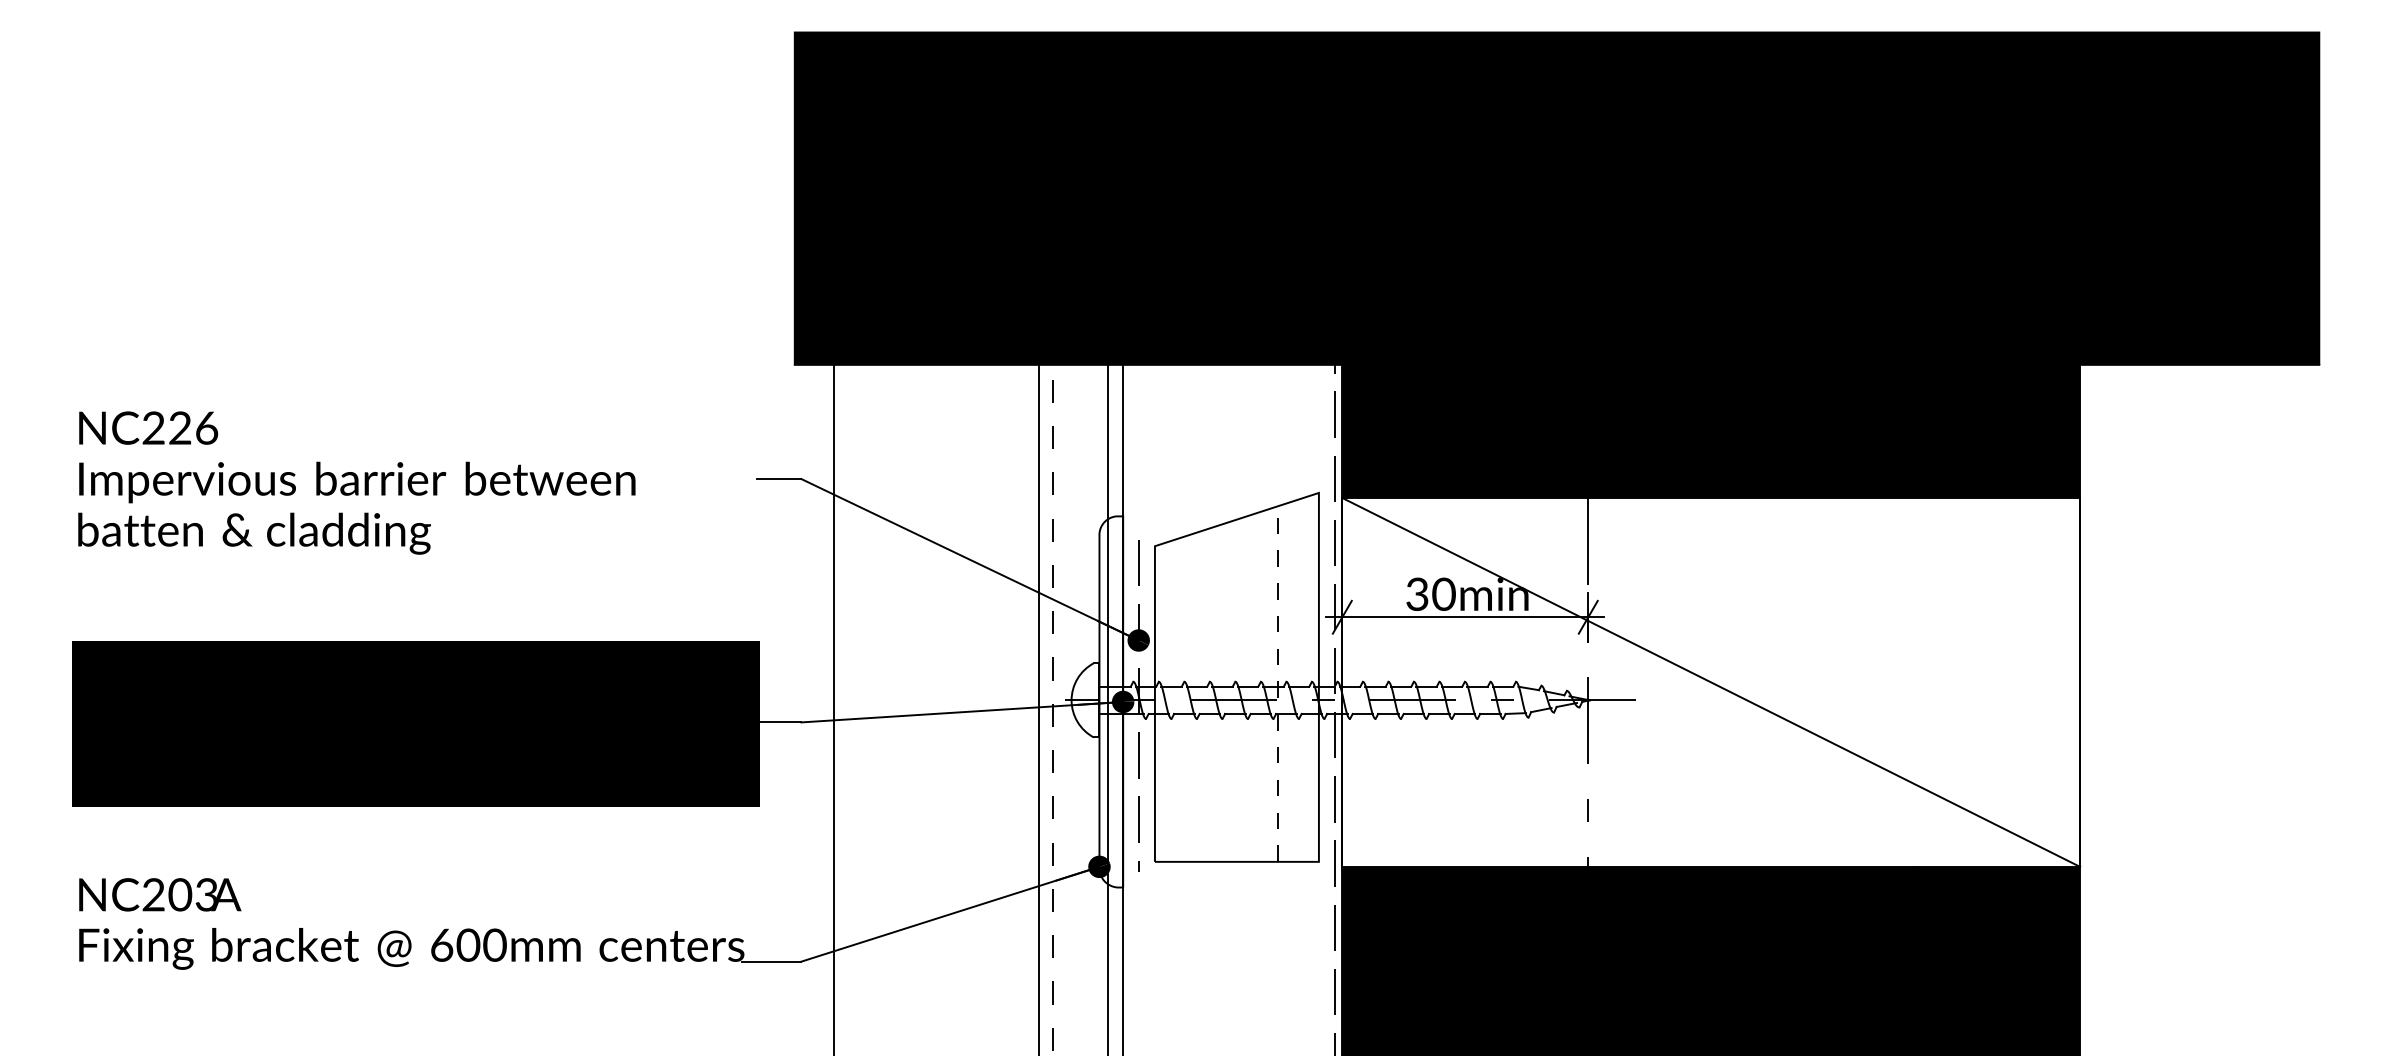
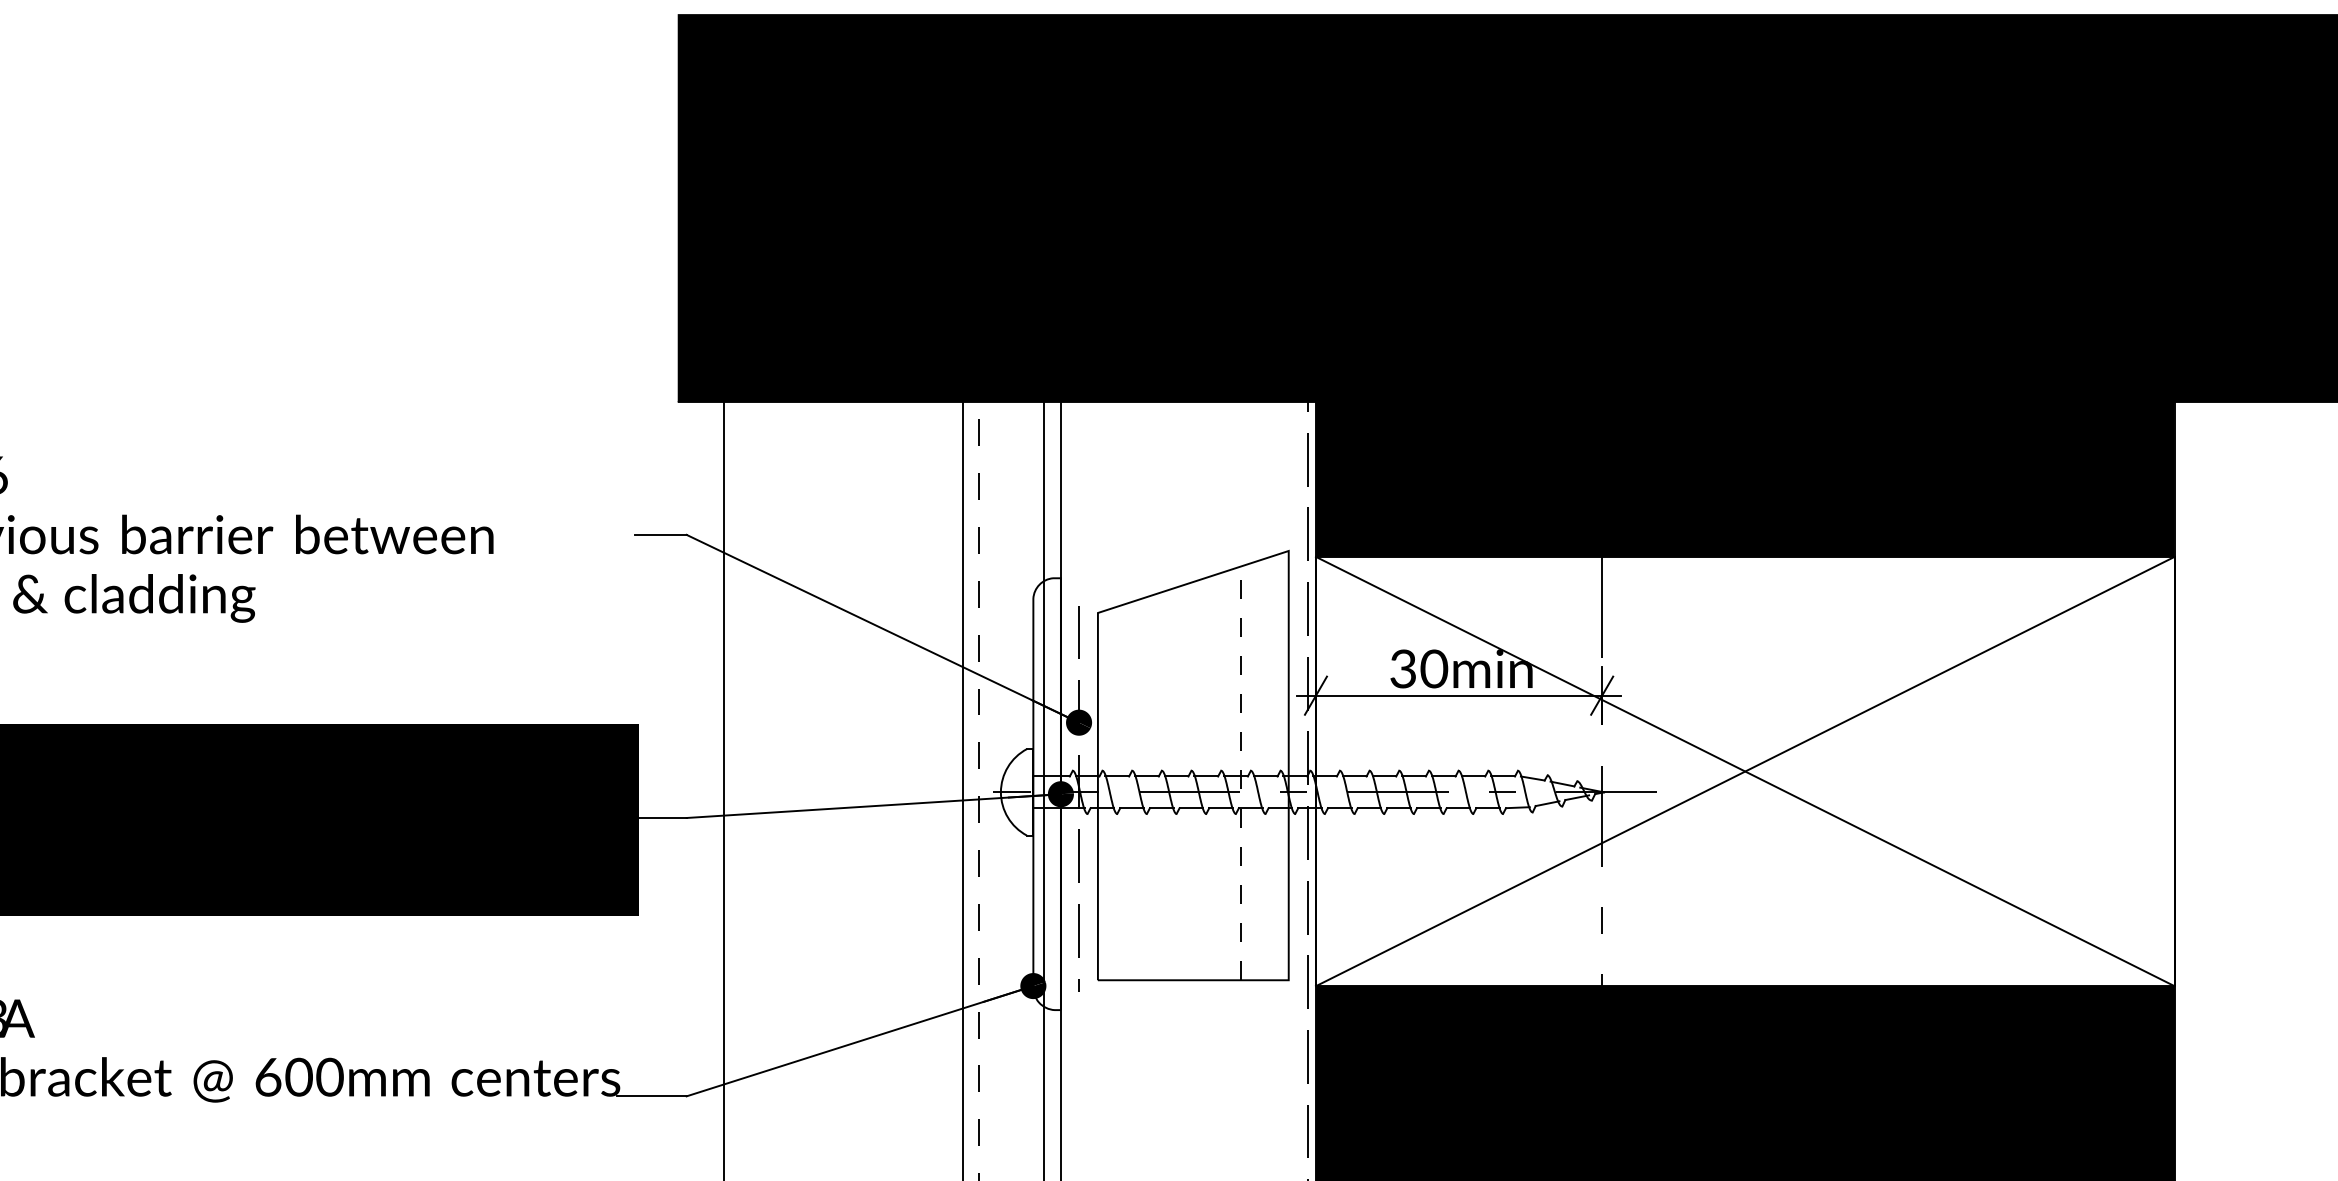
line: (1711, 682) -> (1745, 771), added

